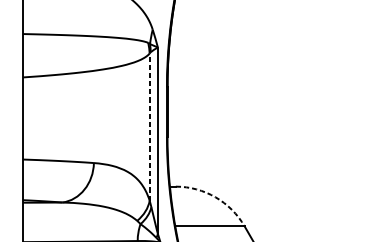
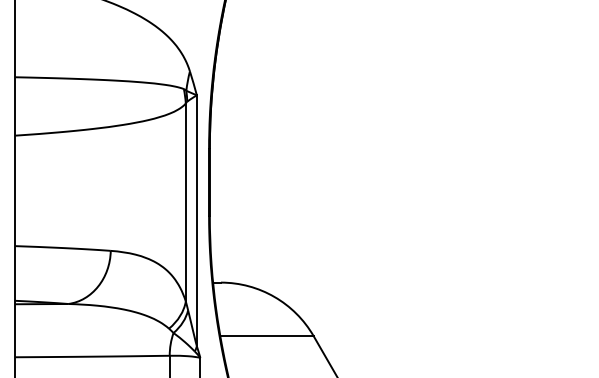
line: (149, 127) -> (185, 202), dashed -> solid
arc: (215, 196) -> (274, 296), dashed -> solid

